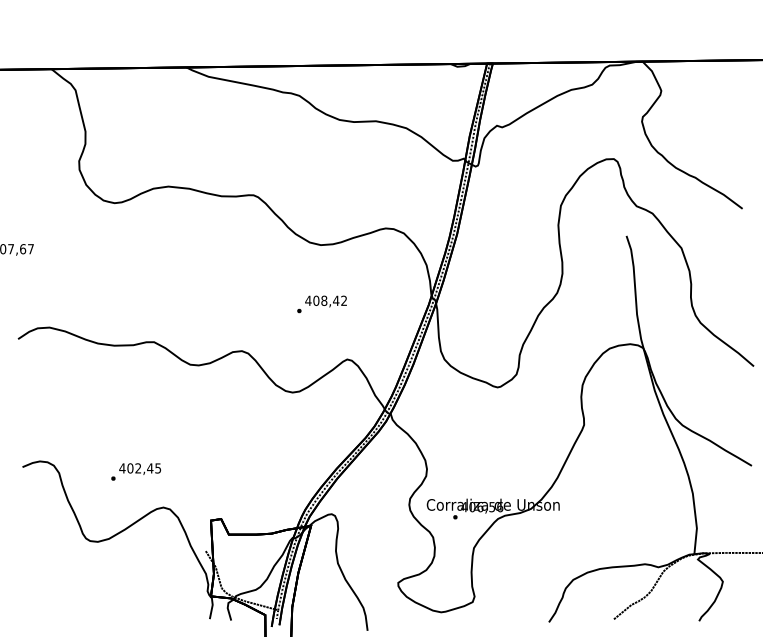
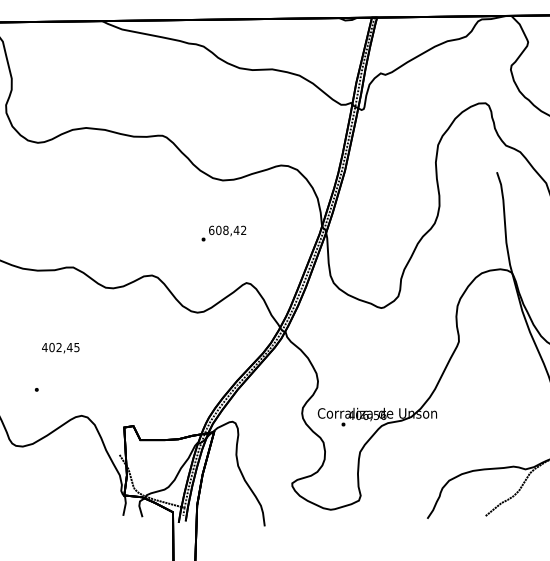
text: (308, 300) -> (211, 230), 408,42 -> 608,42
text: (140, 468) -> (61, 347), moved

